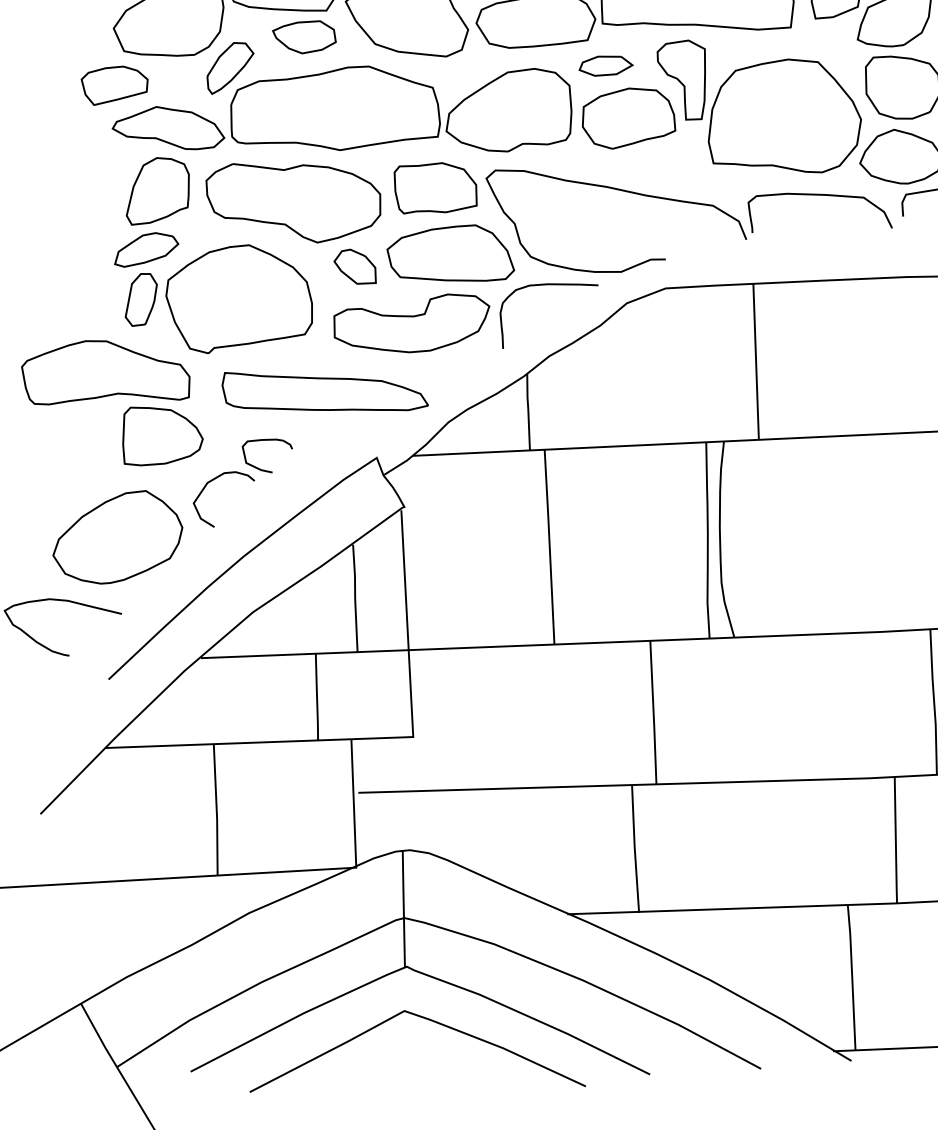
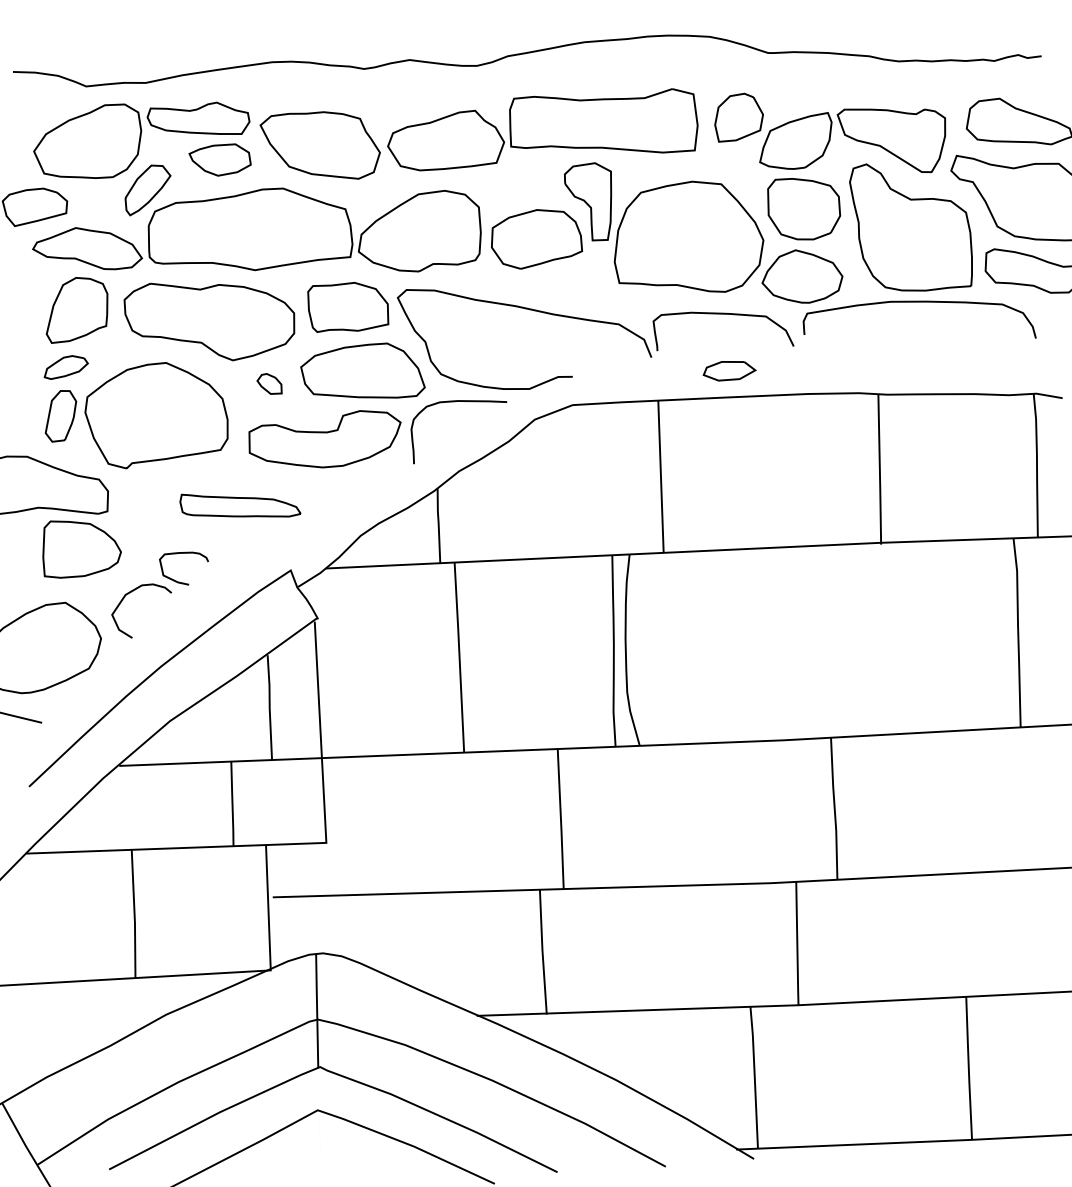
part: (606, 66) -> (729, 371), moved
part: (146, 249) -> (66, 367), size x0.7
part: (354, 266) -> (269, 383), size x0.6
part: (325, 391) -> (240, 505), size x0.6

